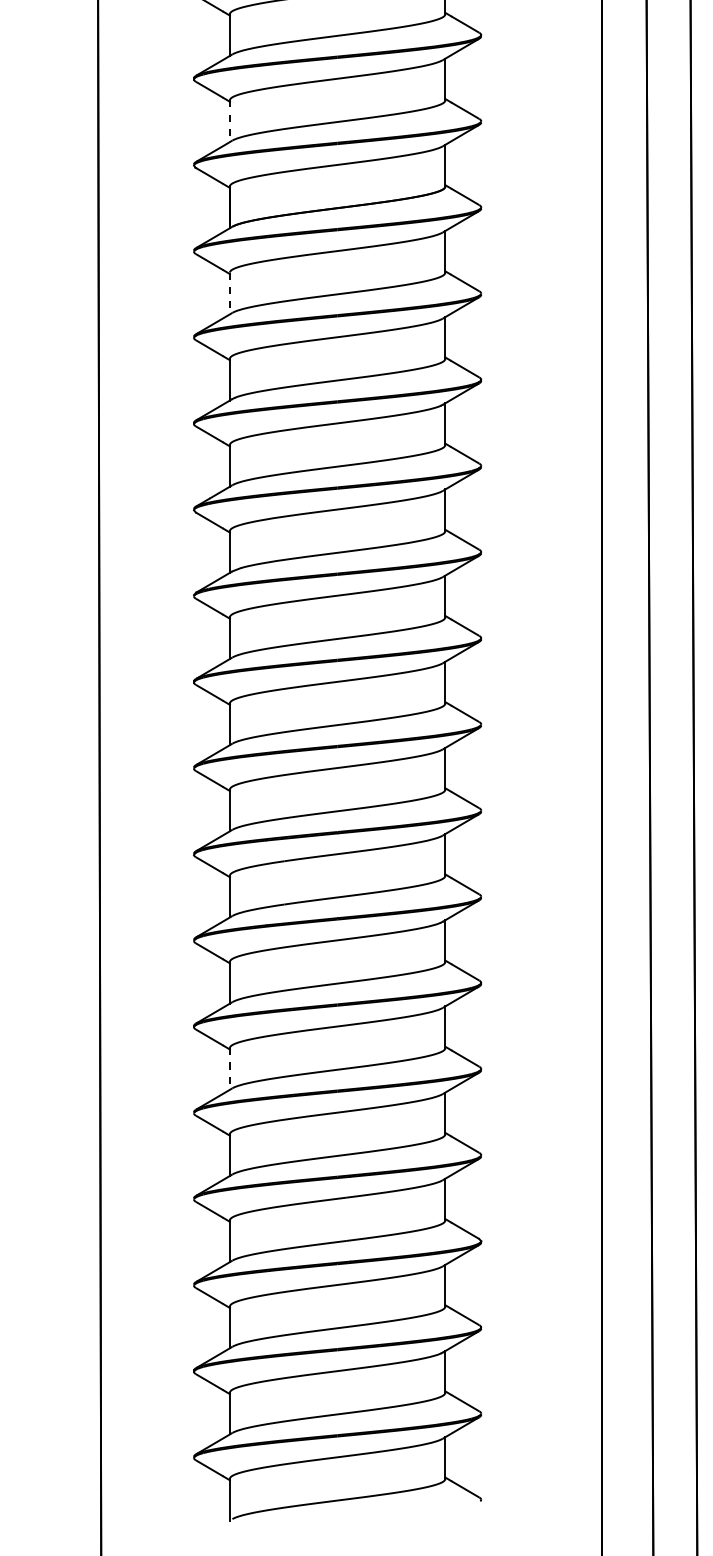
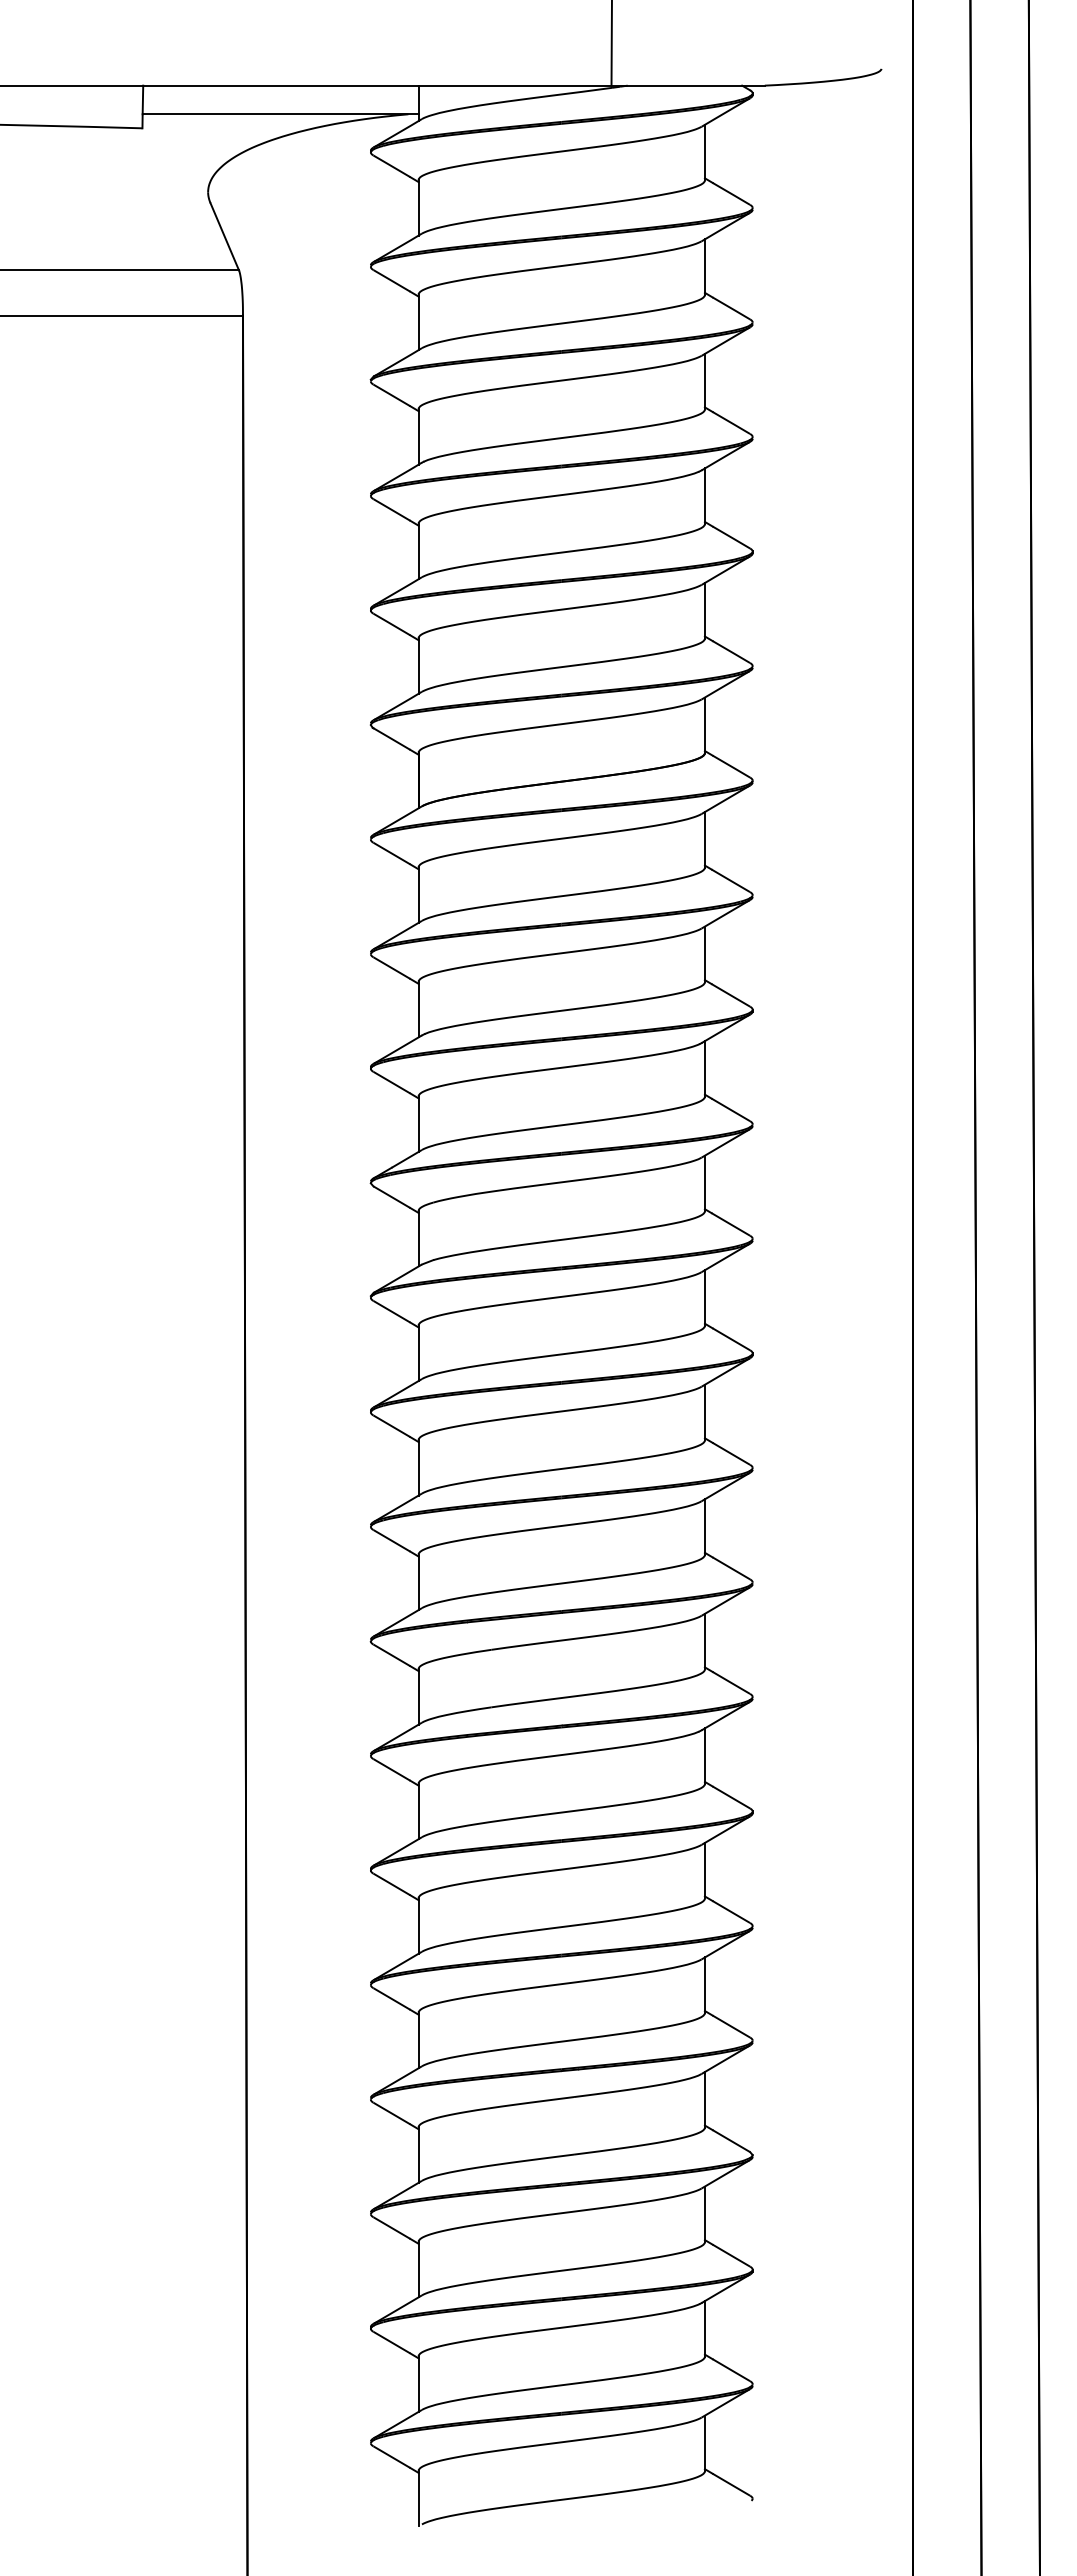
line: (229, 121) -> (418, 666), dashed -> solid
line: (229, 293) -> (418, 895), dashed -> solid
line: (229, 1068) -> (418, 1925), dashed -> solid

